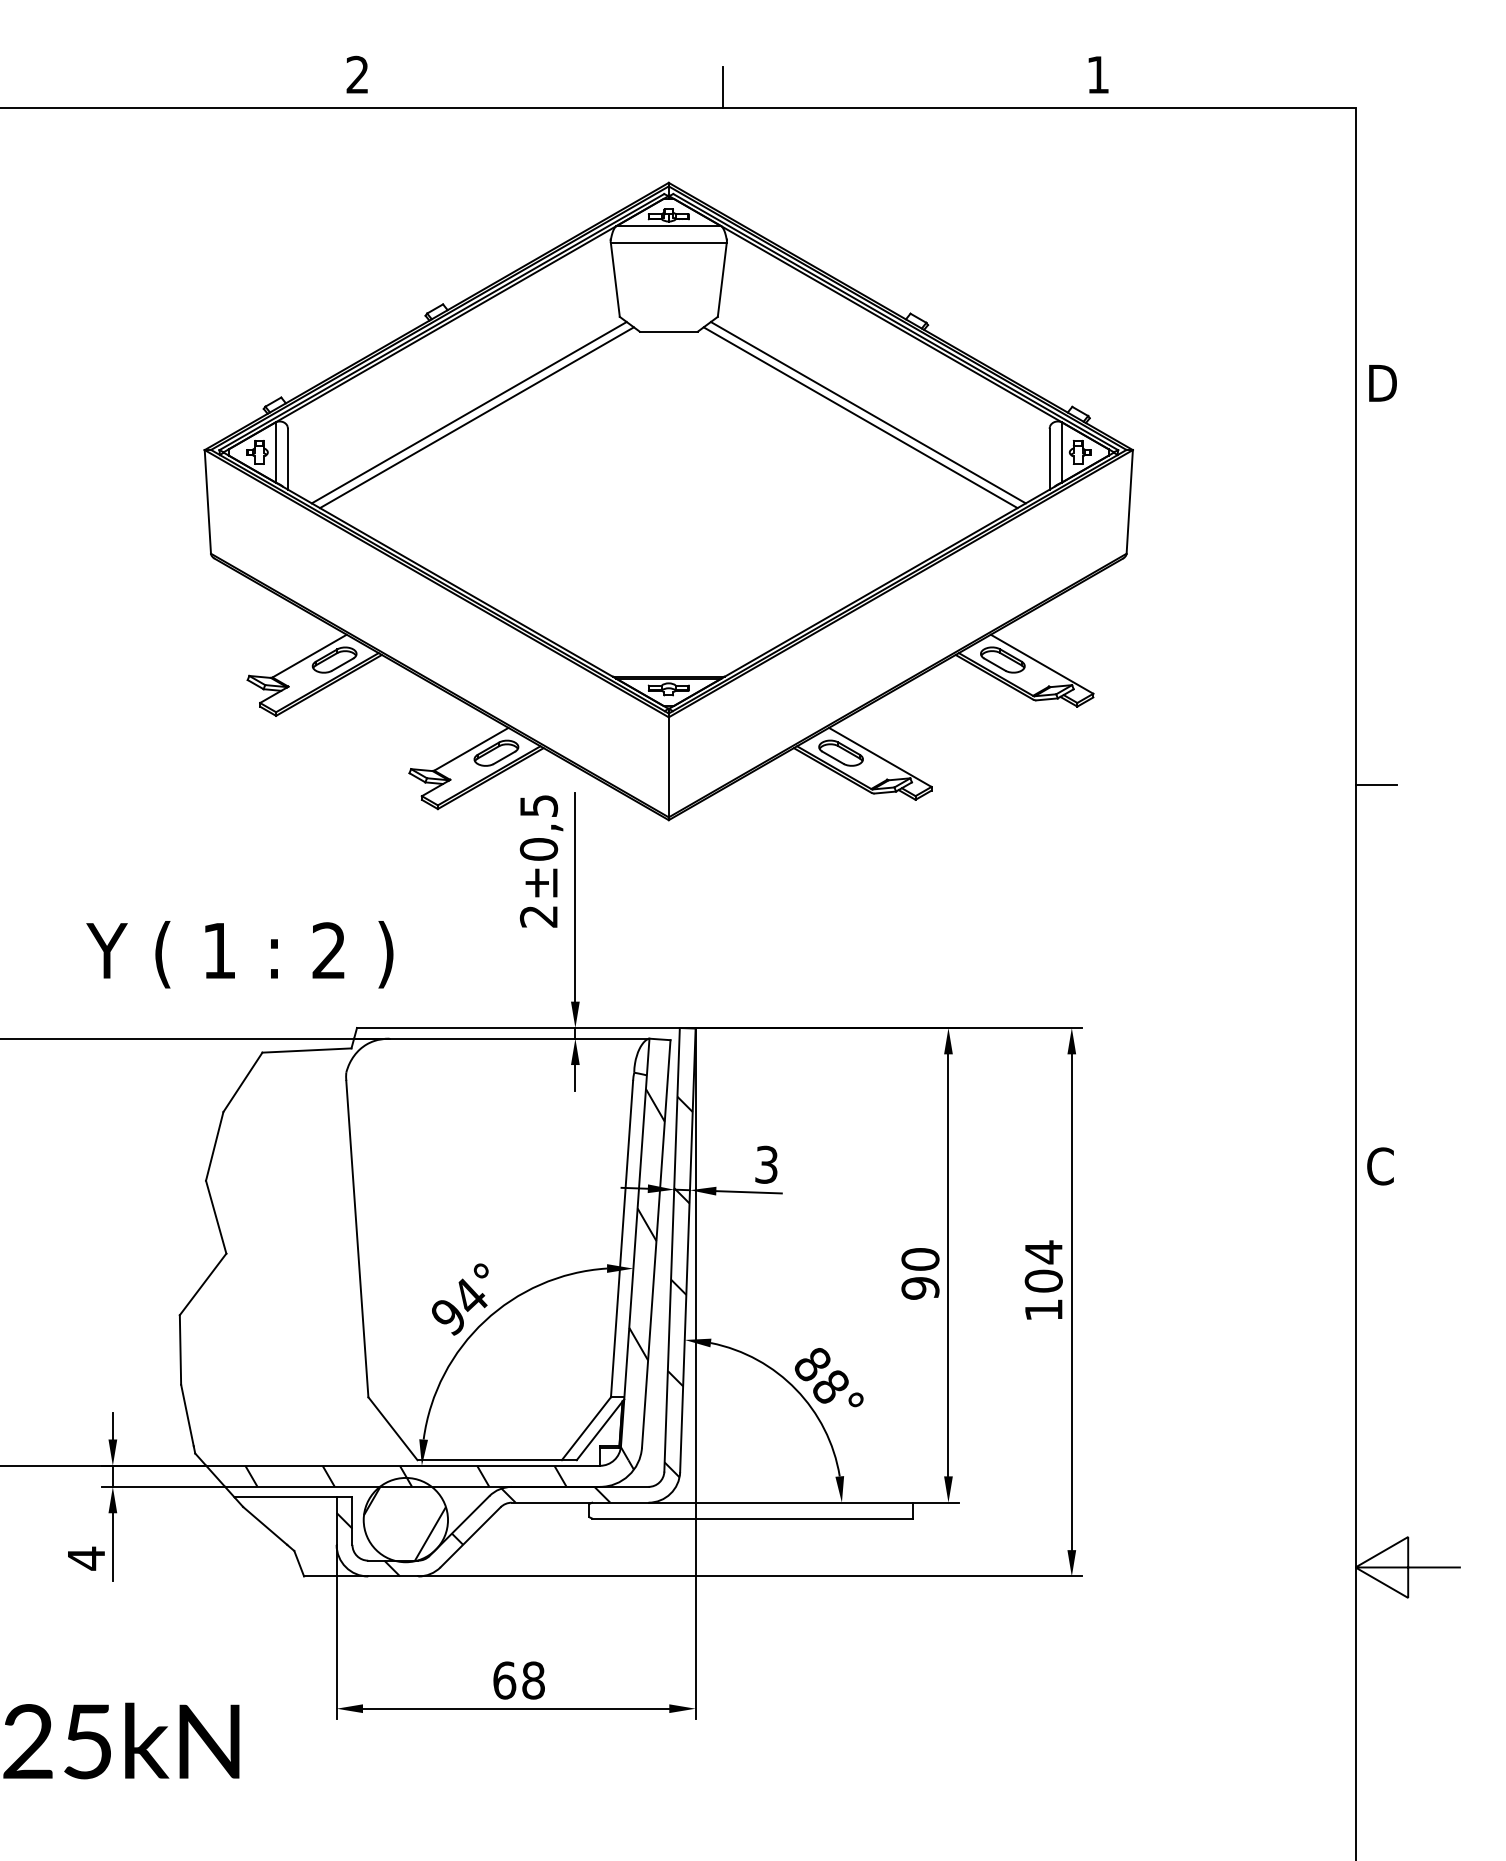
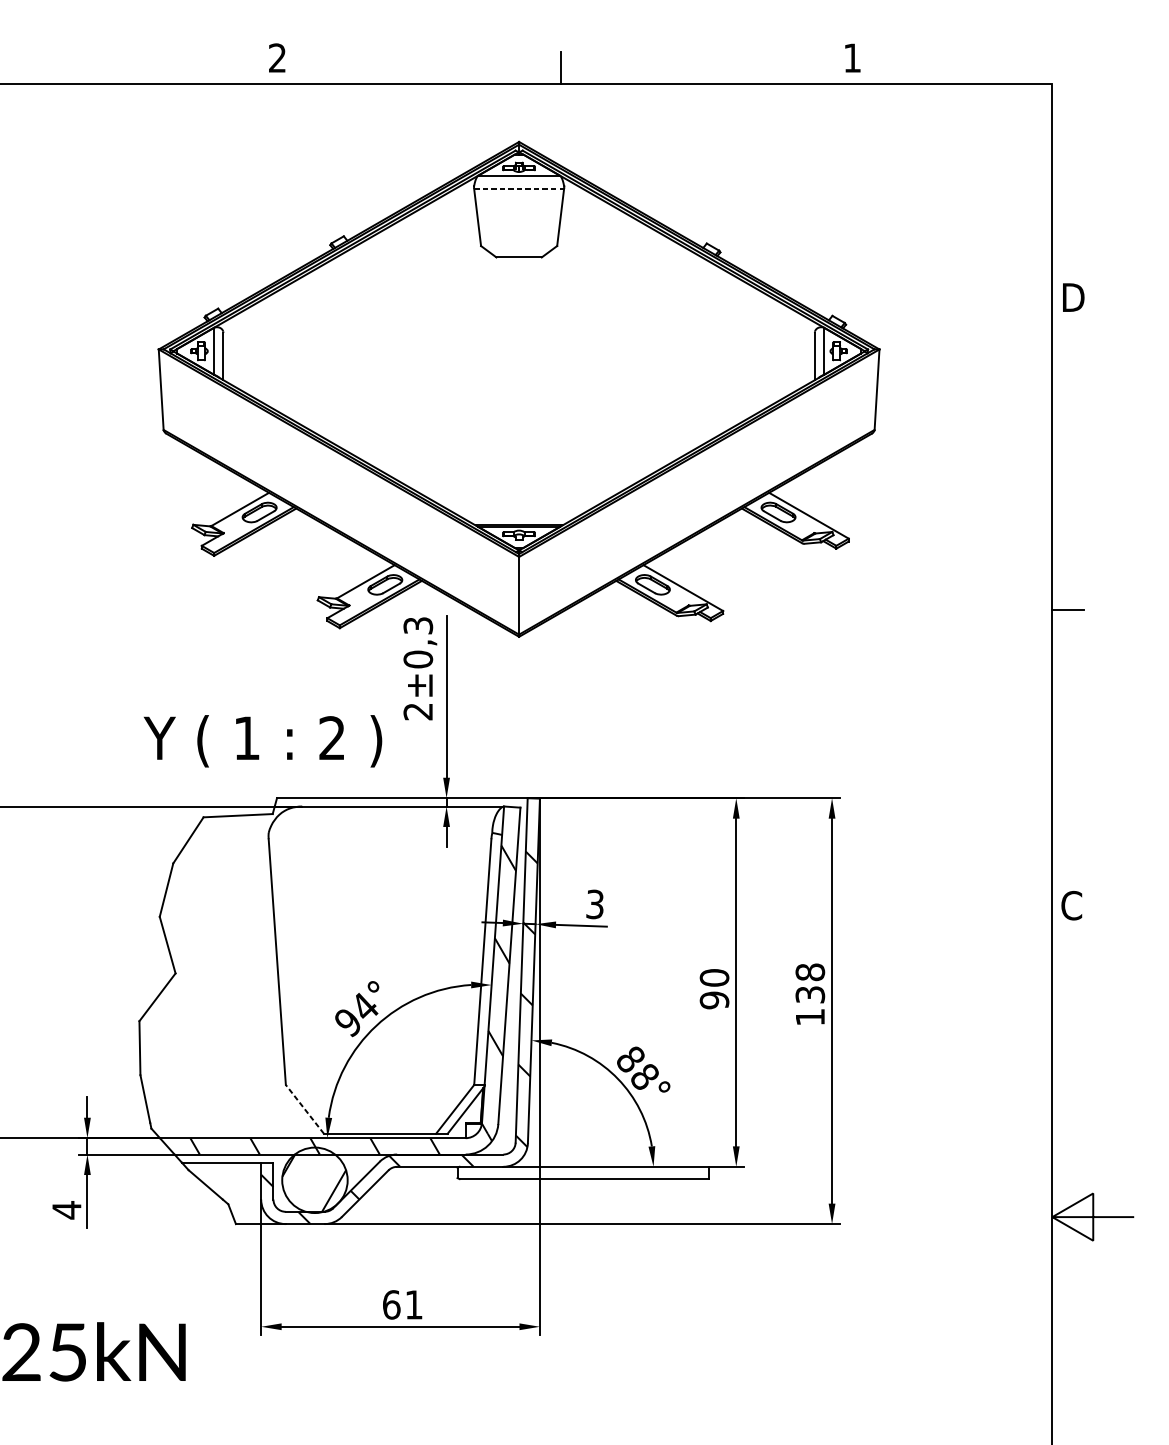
line: (668, 242) -> (518, 188), solid -> dashed
line: (468, 412) -> (363, 320), removed
line: (867, 412) -> (673, 320), removed
line: (476, 417) -> (369, 324), removed
line: (860, 417) -> (667, 324), removed
text: (538, 805) -> (417, 625), ±0,5 -> ±0,3
text: (239, 954) -> (262, 741), moved
text: (1043, 1266) -> (810, 983), 104 -> 138
line: (392, 1428) -> (304, 1109), solid -> dashed
text: (533, 1680) -> (414, 1304), 68 -> 61

